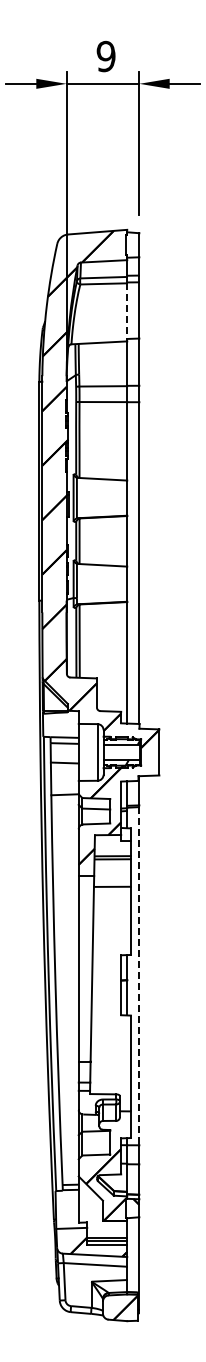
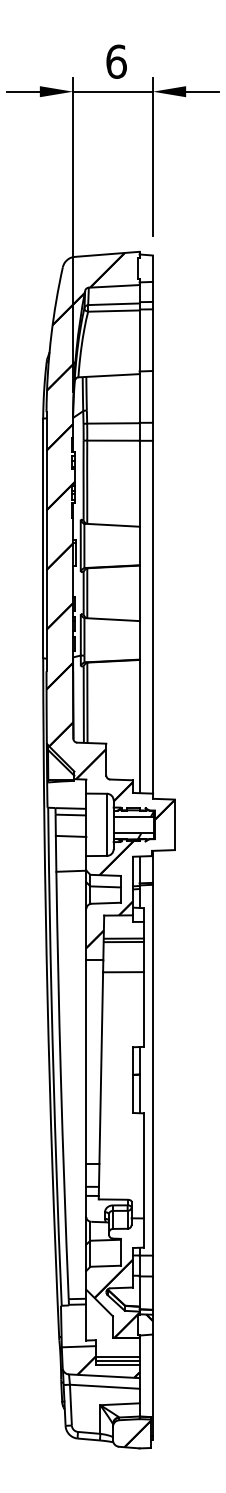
text: (105, 56) -> (115, 61), 9 -> 6
line: (127, 312) -> (139, 342), dashed -> solid
line: (139, 976) -> (153, 1070), dashed -> solid

